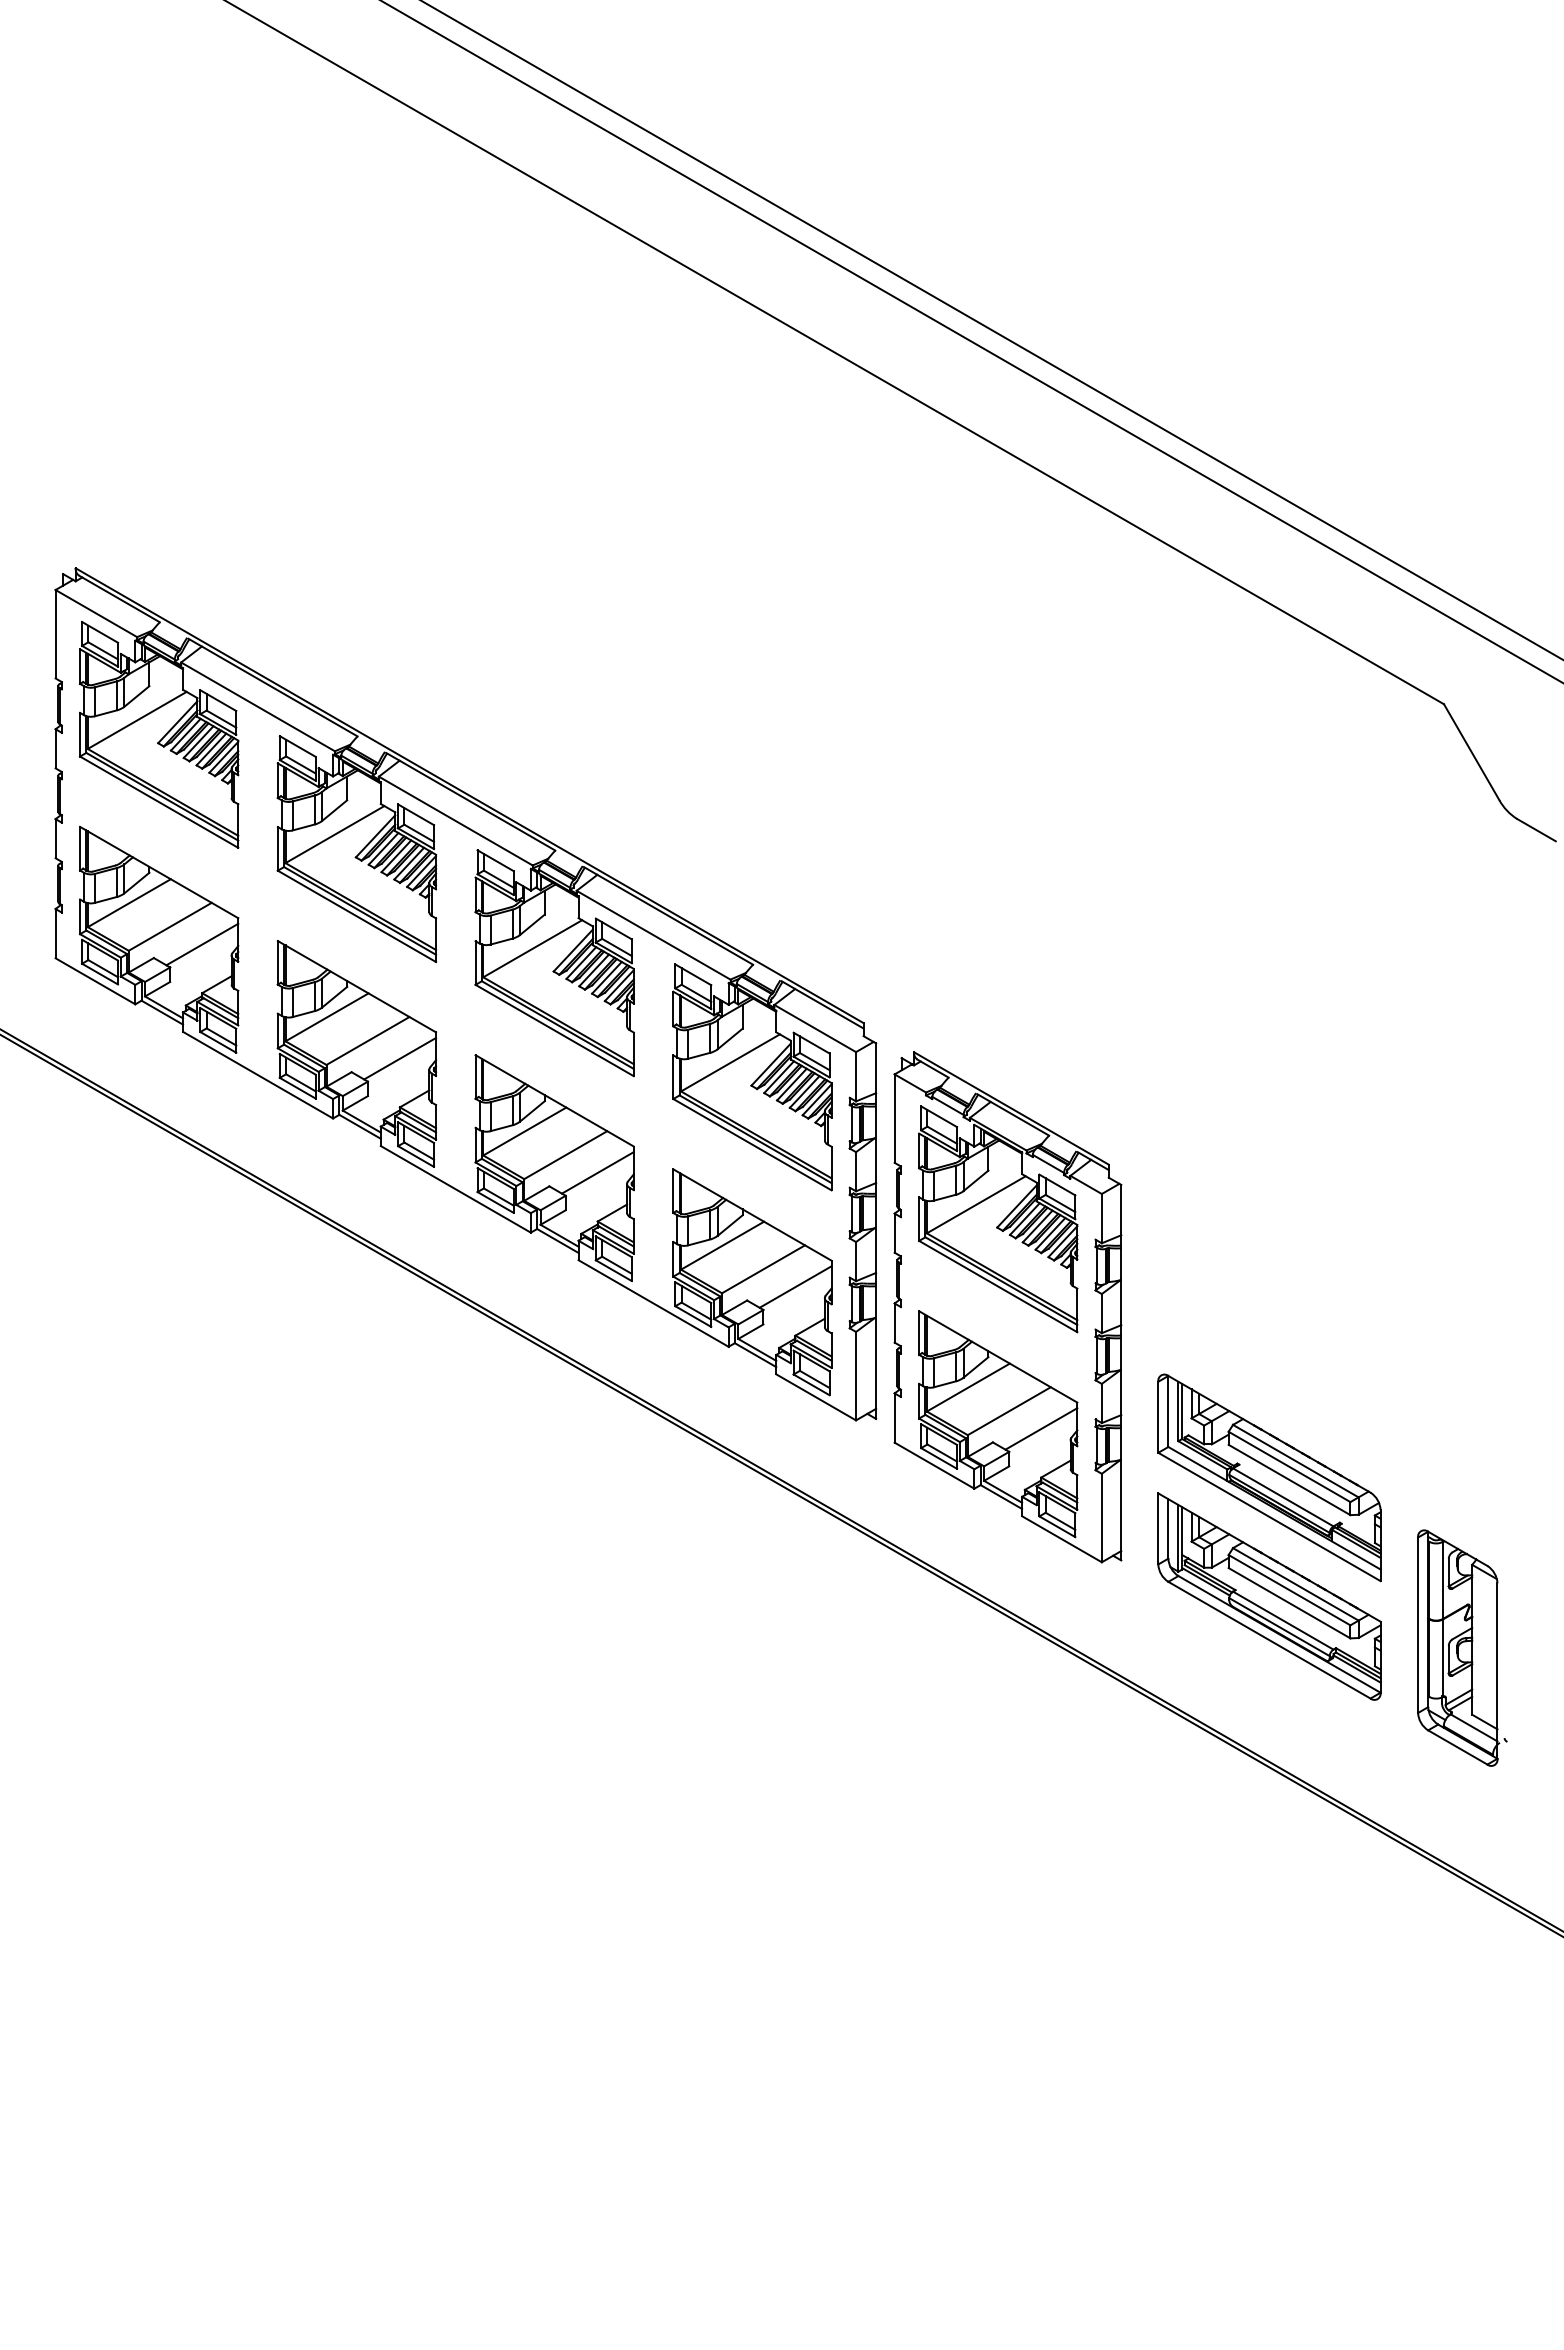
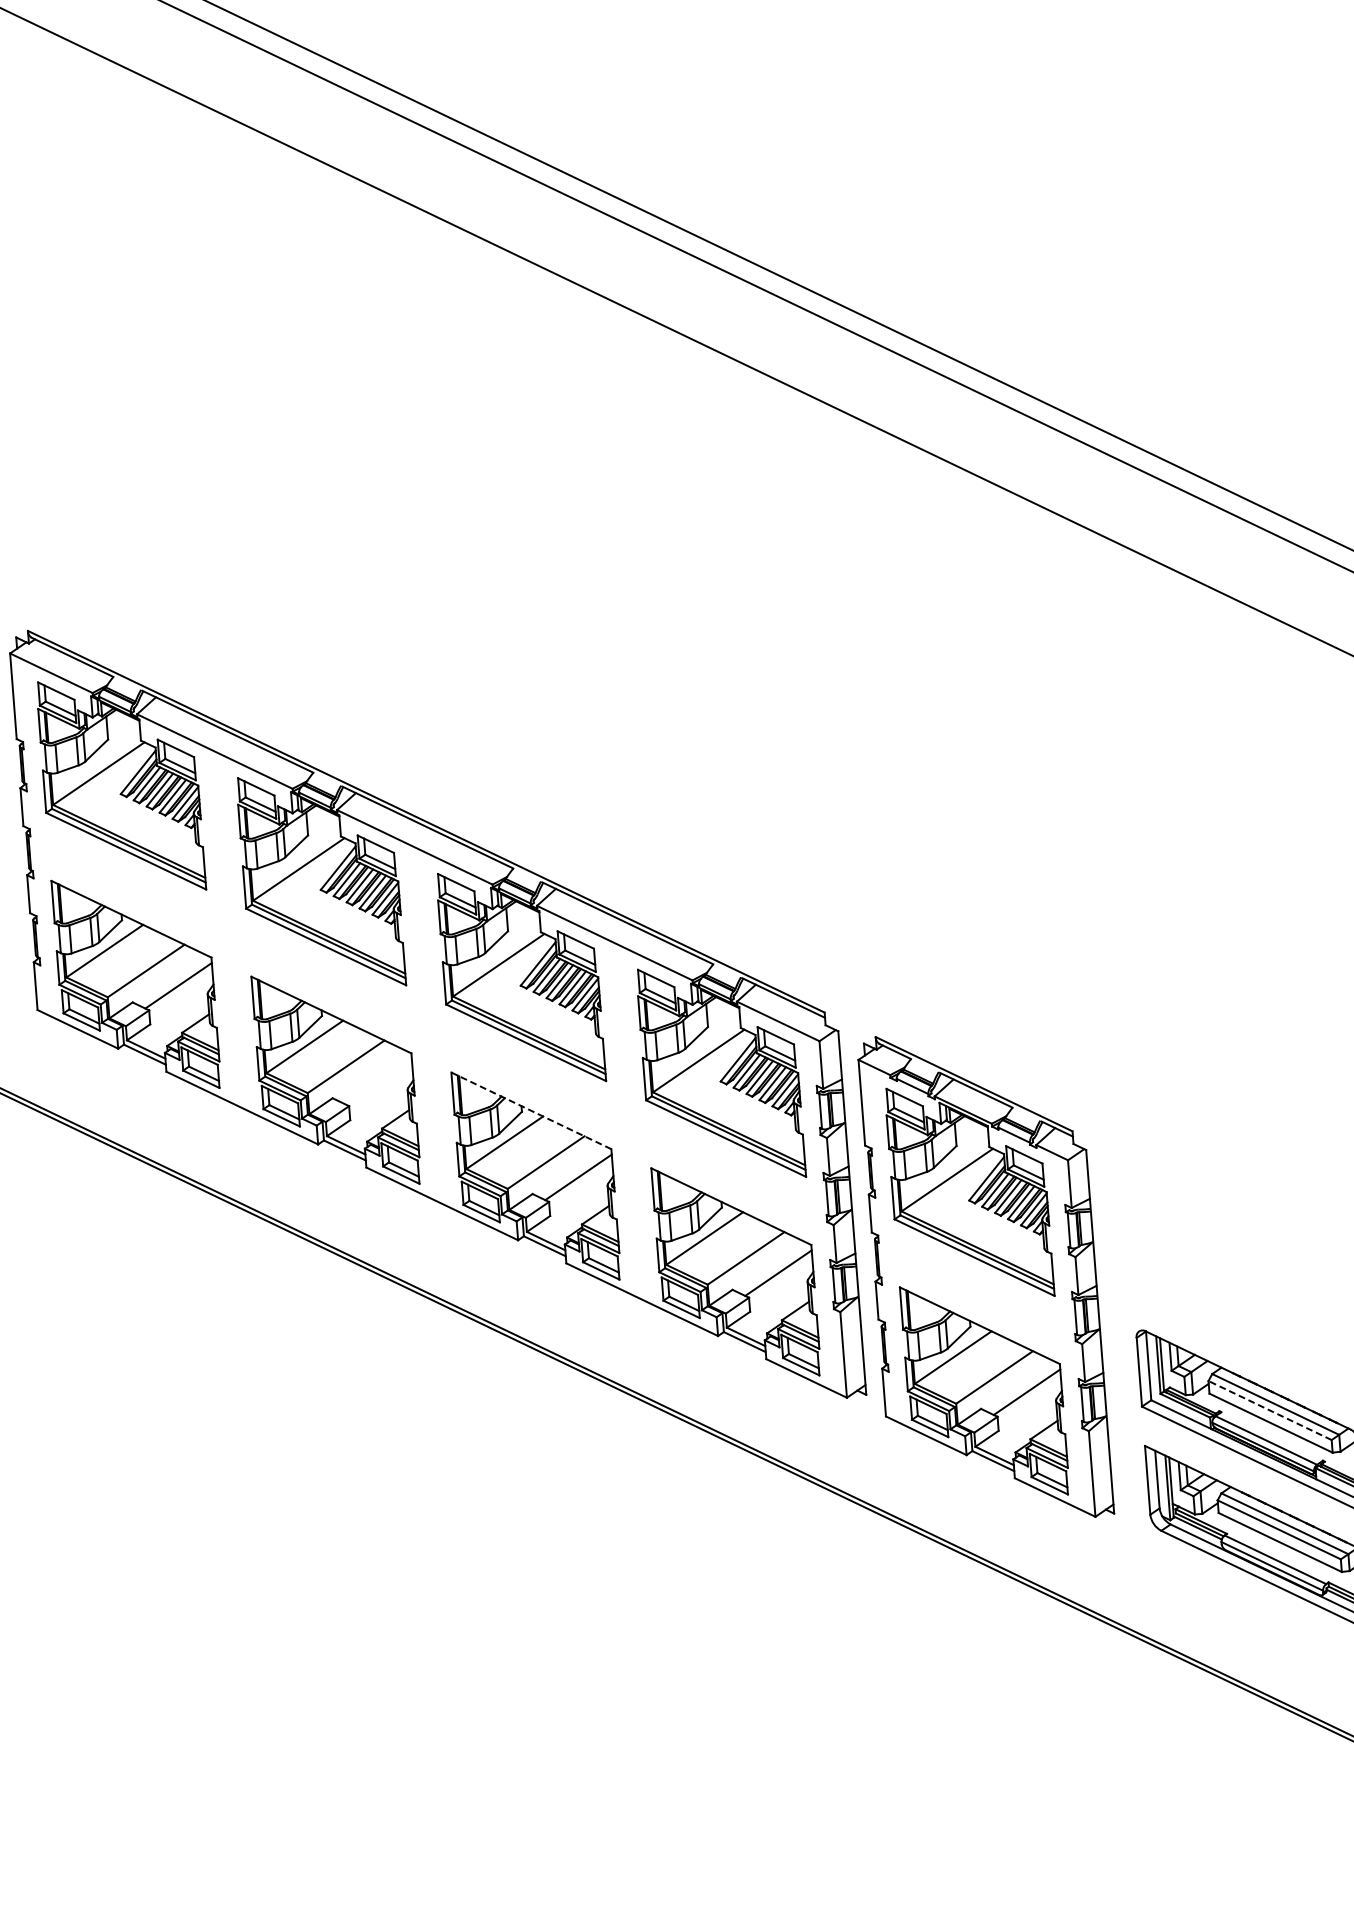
line: (400, 1058) -> (378, 1081), removed
line: (554, 1100) -> (531, 1110), solid -> dashed
line: (1289, 1466) -> (1270, 1410), solid -> dashed

